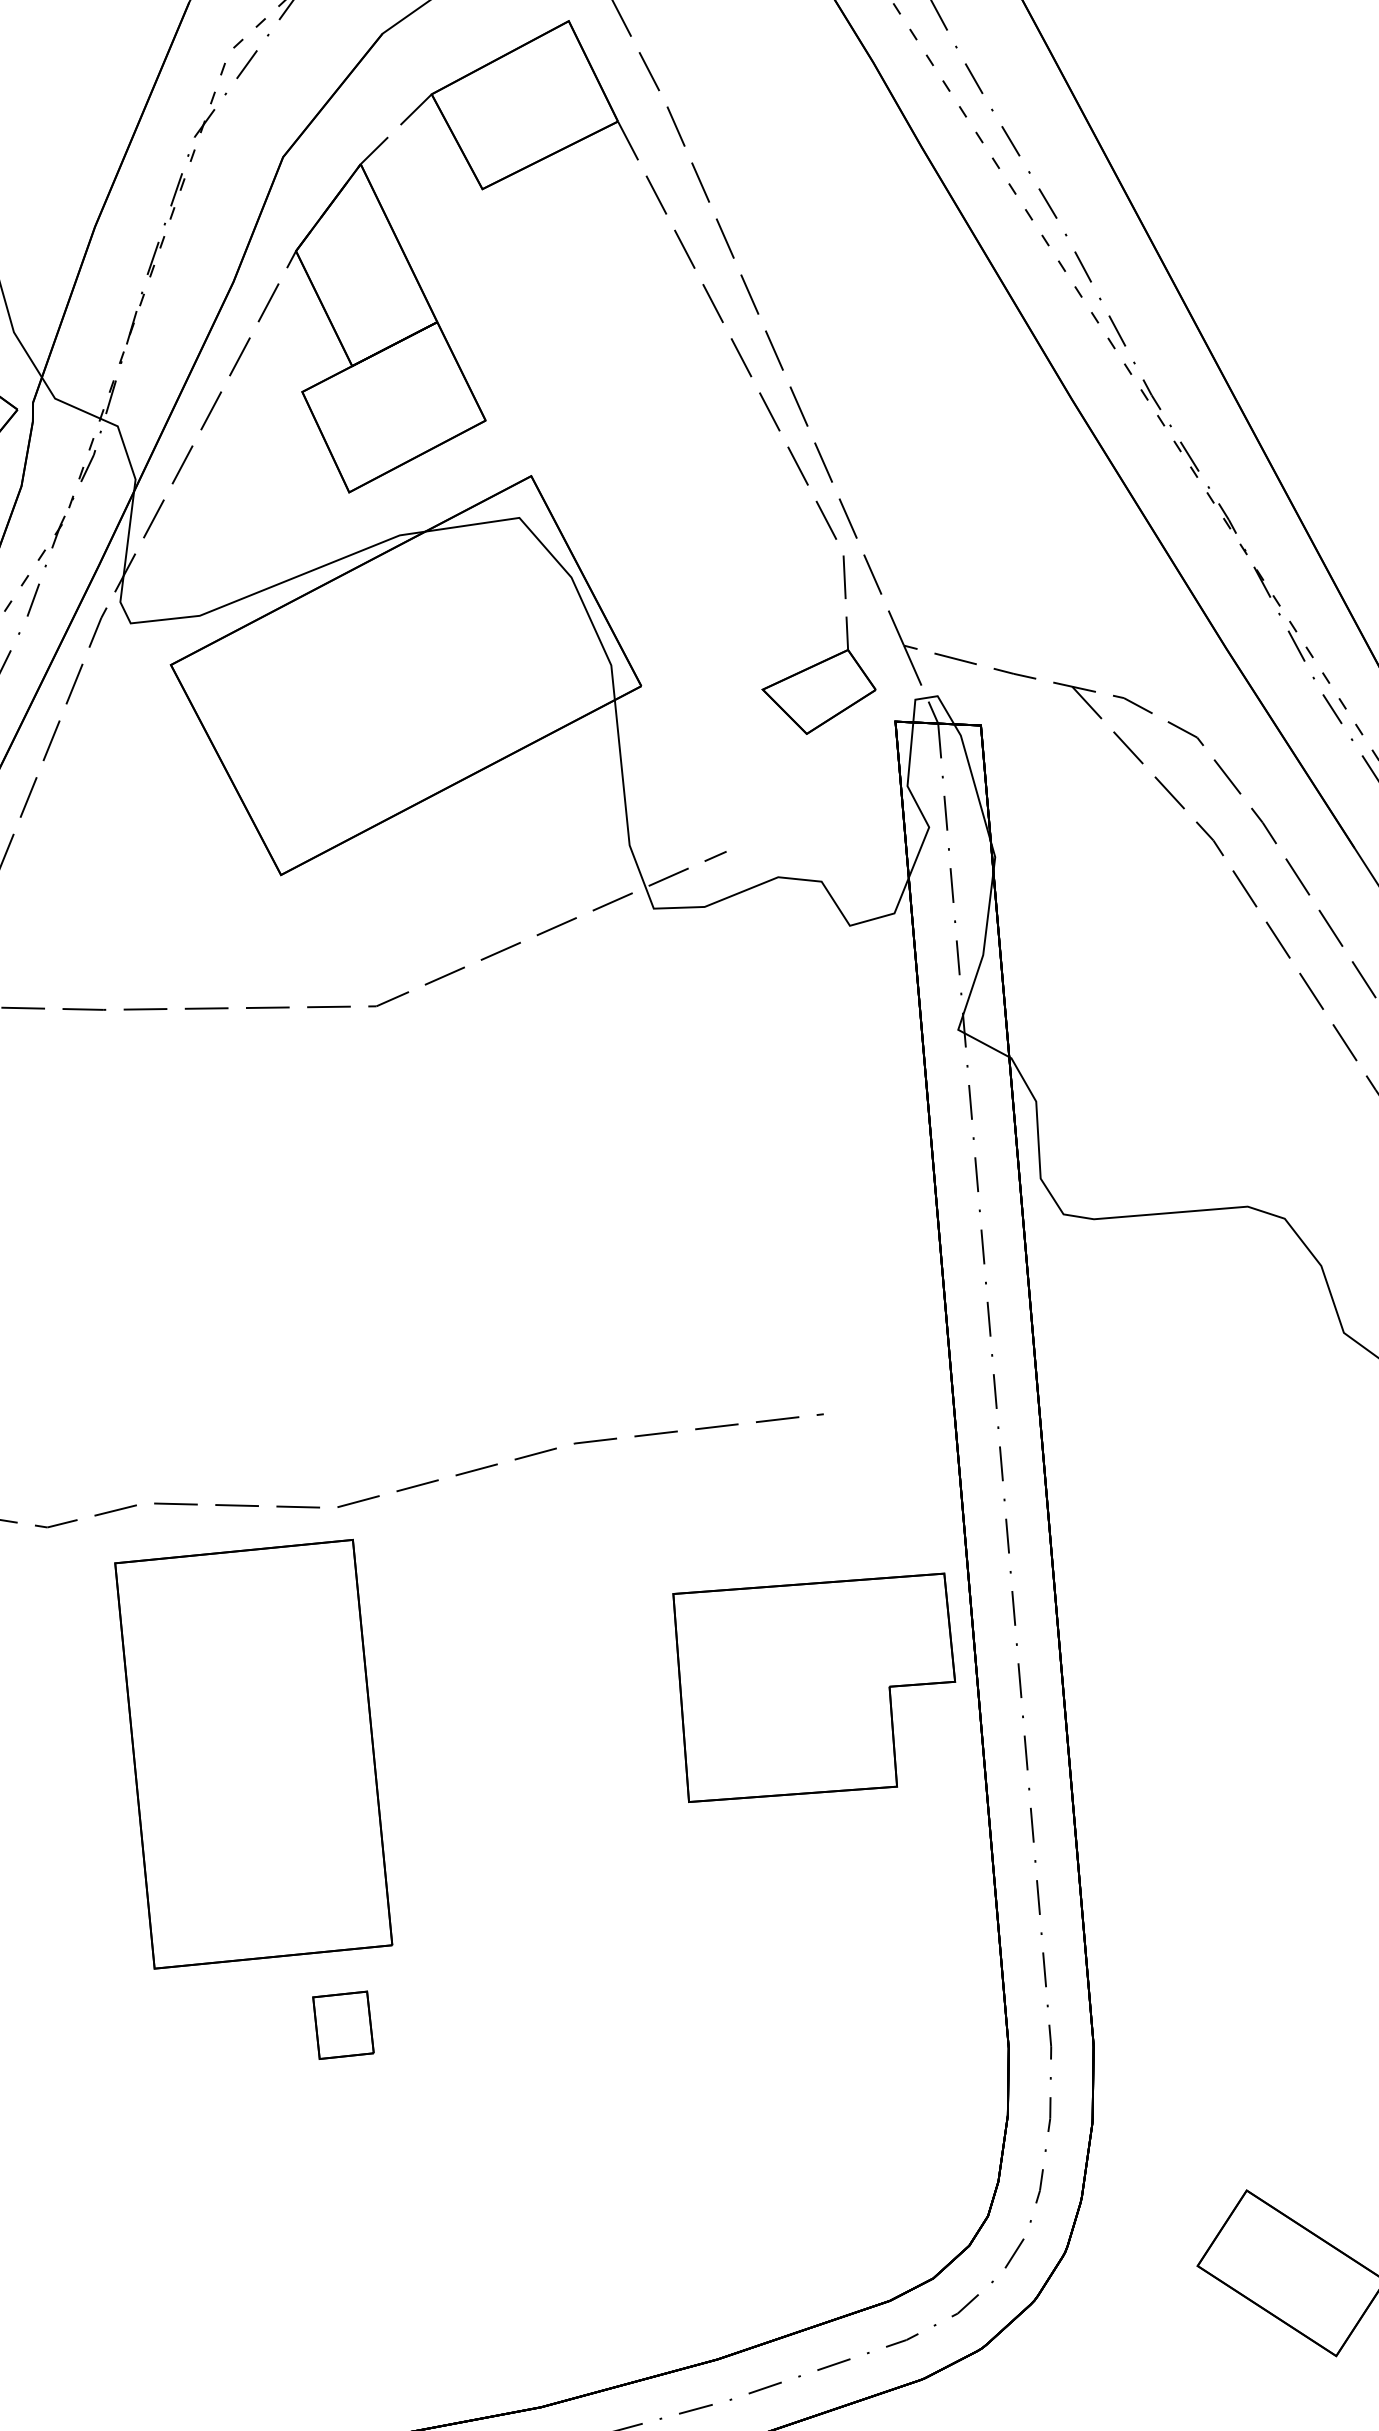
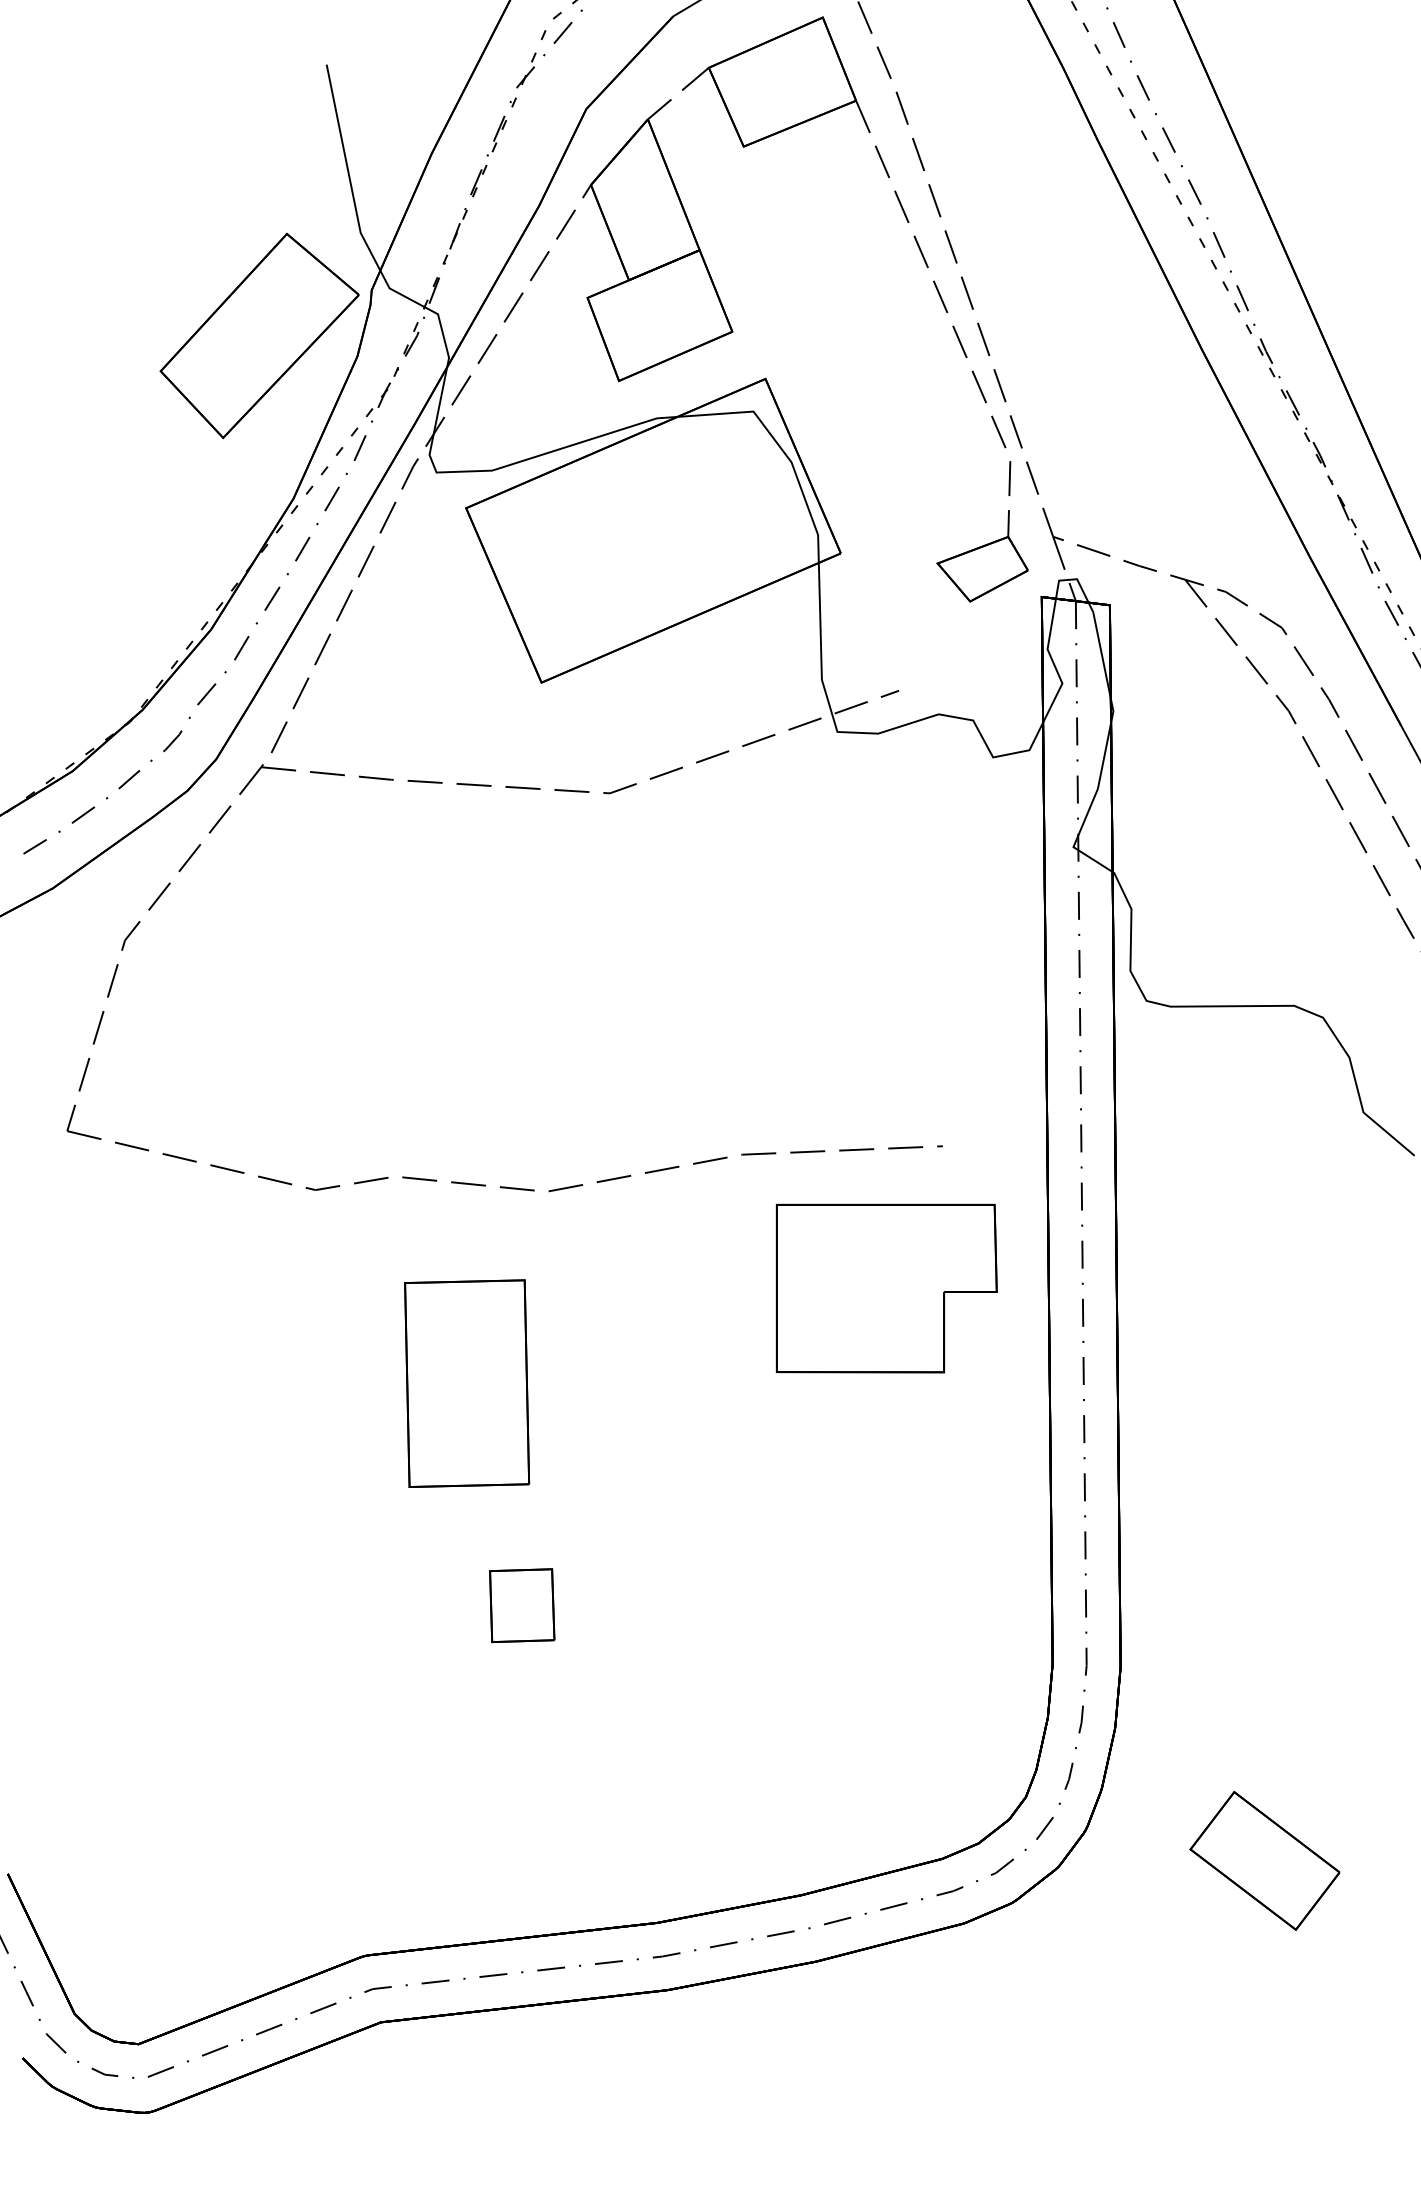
part: (817, 1687) -> (886, 1288), moved
part: (254, 1753) -> (467, 1383), size x0.62
part: (343, 2024) -> (522, 1605), size x1.43

